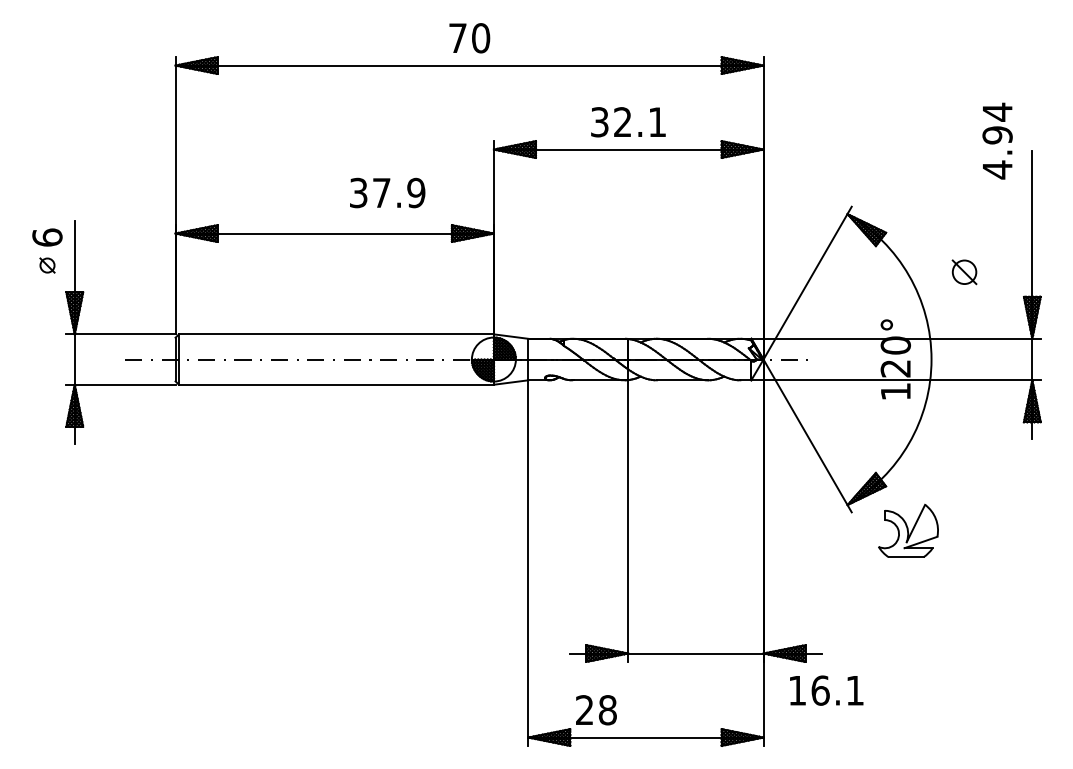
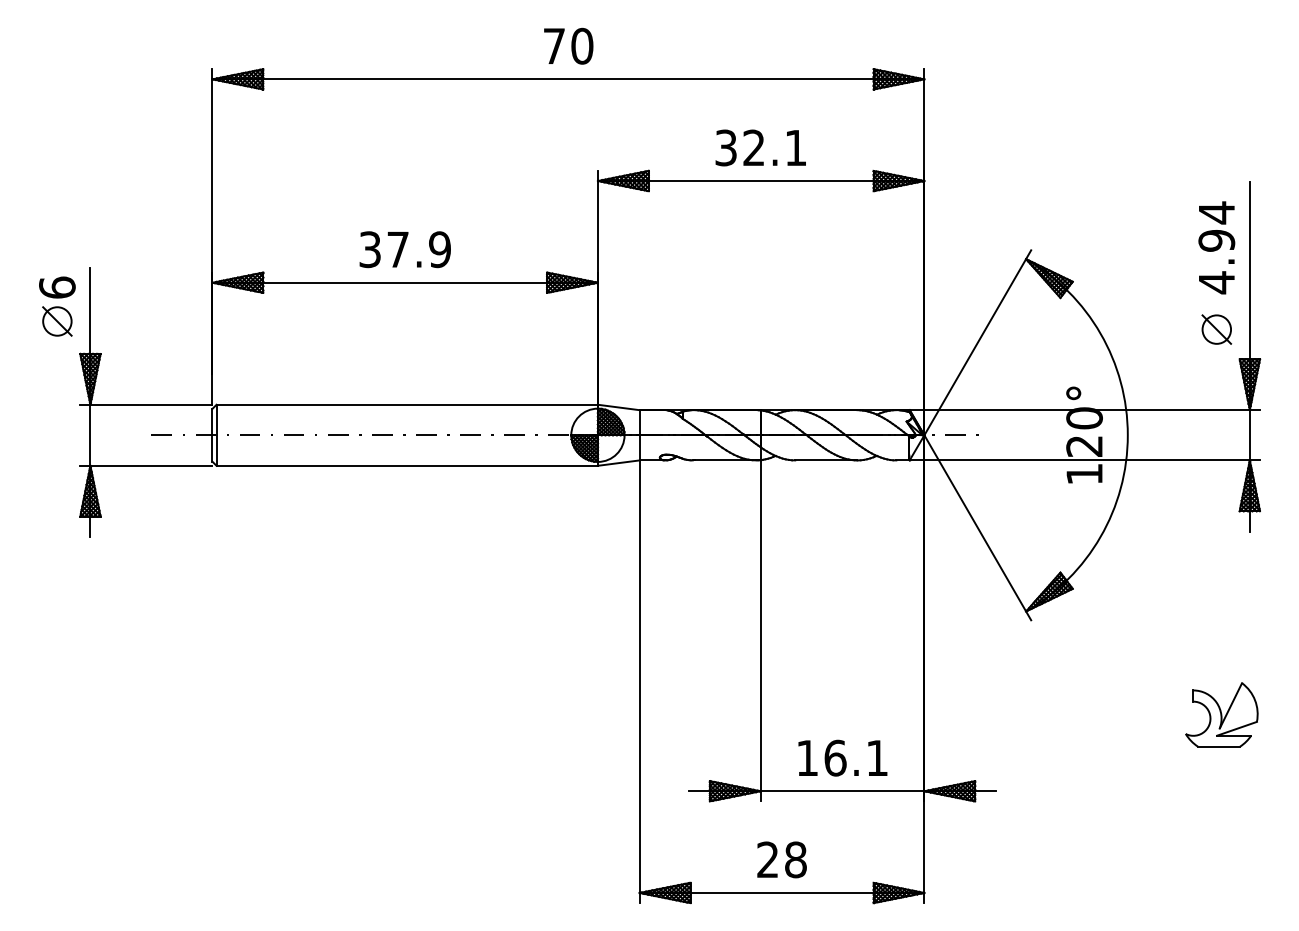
text: (997, 140) -> (1216, 247), moved
text: (387, 192) -> (404, 249), moved
part: (47, 265) -> (57, 321), size x1.67
part: (964, 272) -> (1216, 329), moved
part: (908, 530) -> (1221, 714), moved
text: (826, 690) -> (842, 757), moved
text: (595, 709) -> (781, 859), moved

